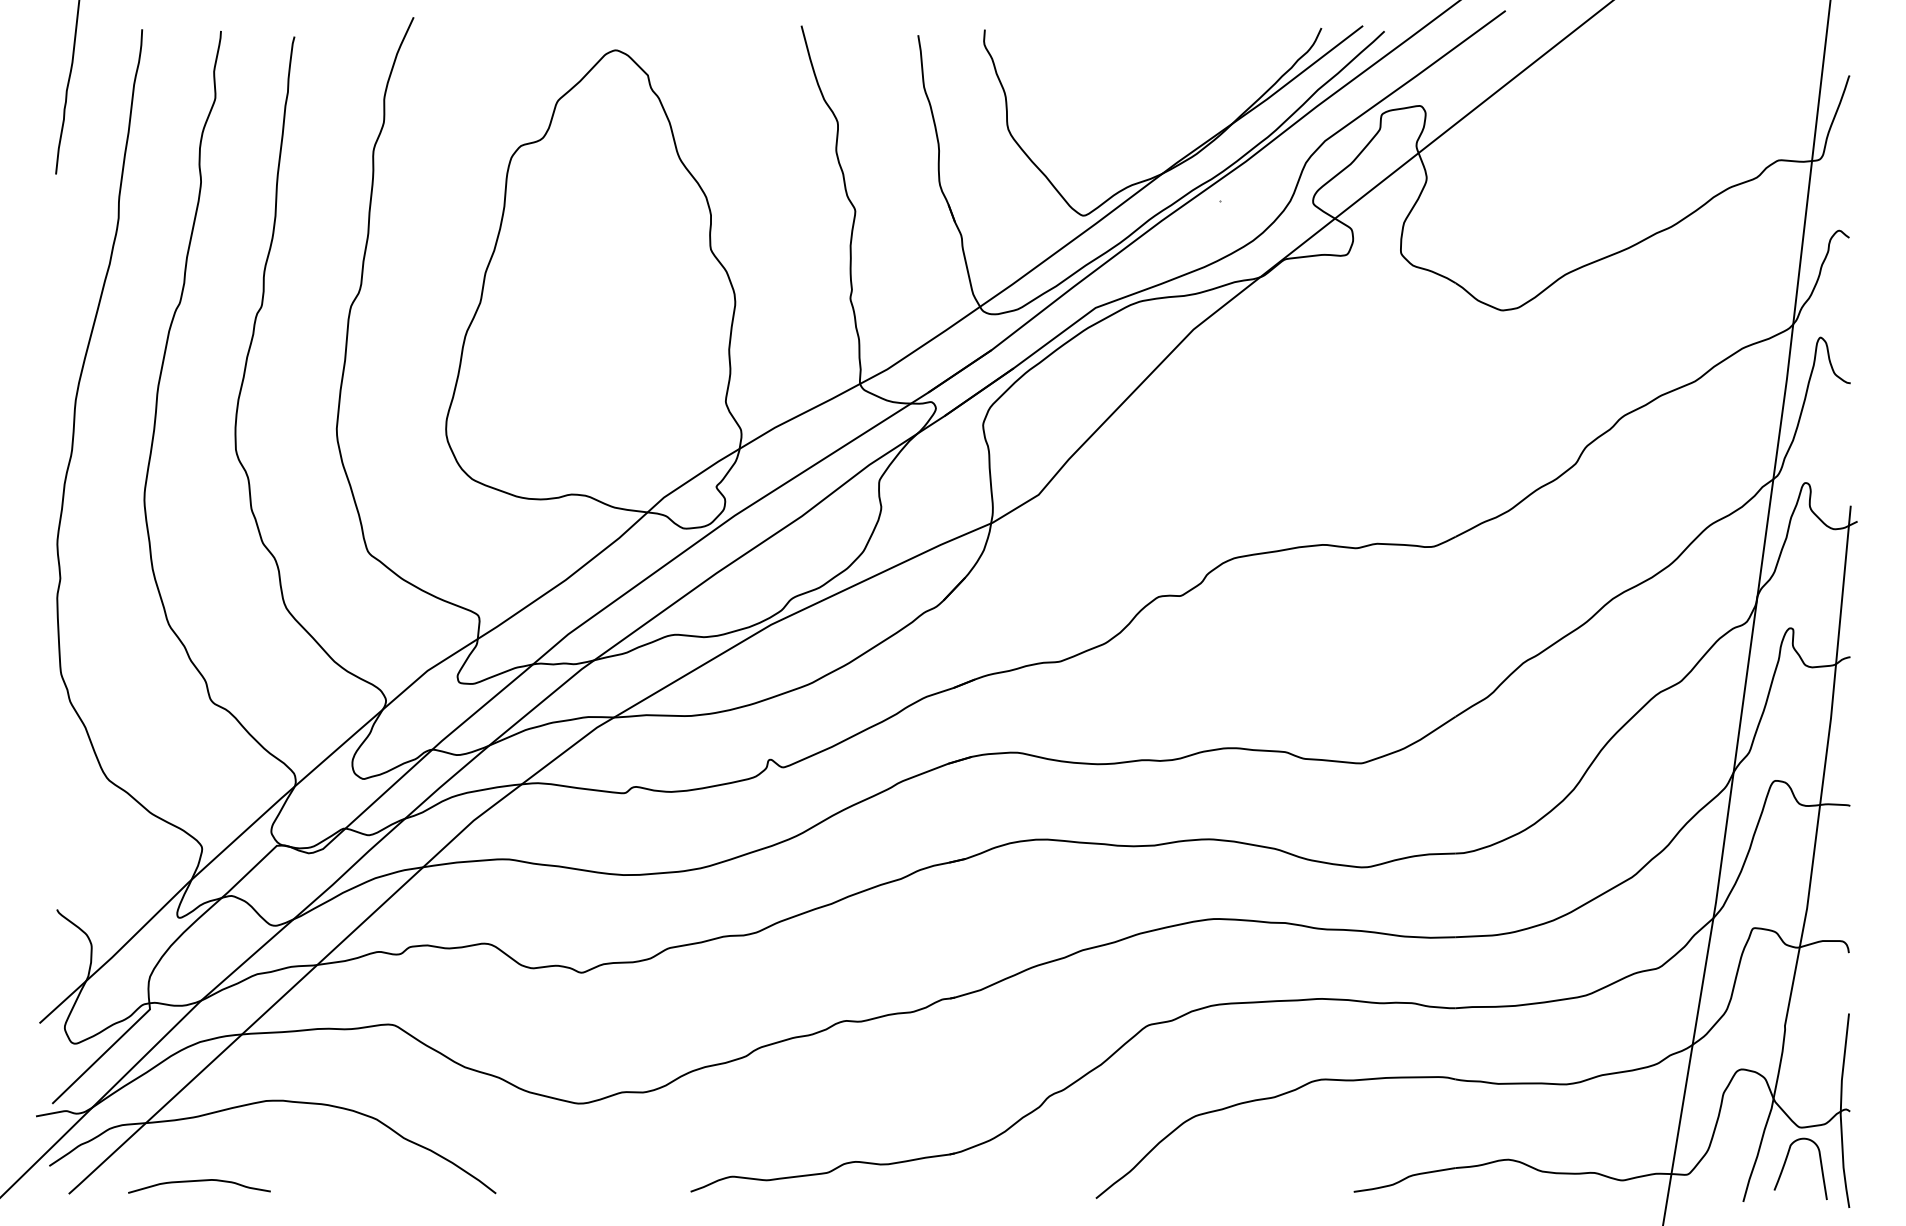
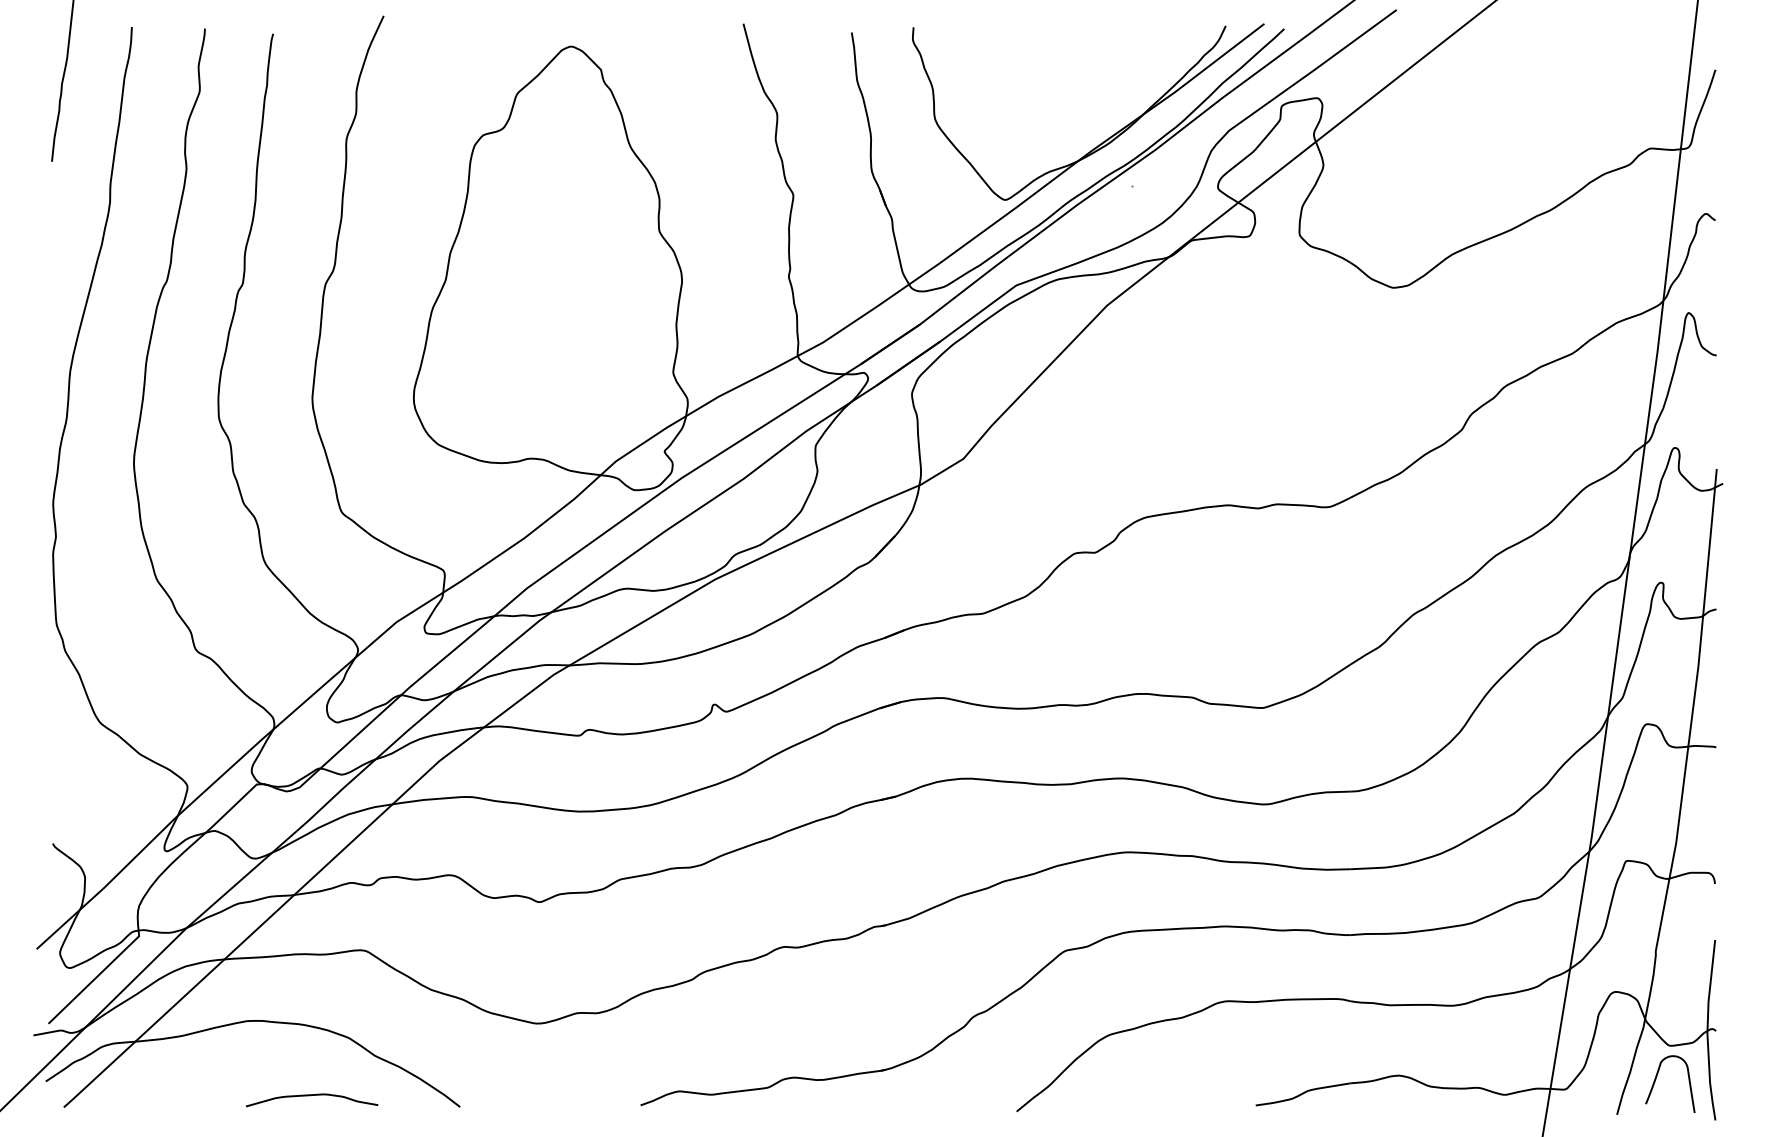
curve: (199, 1181) -> (312, 1095), moved

